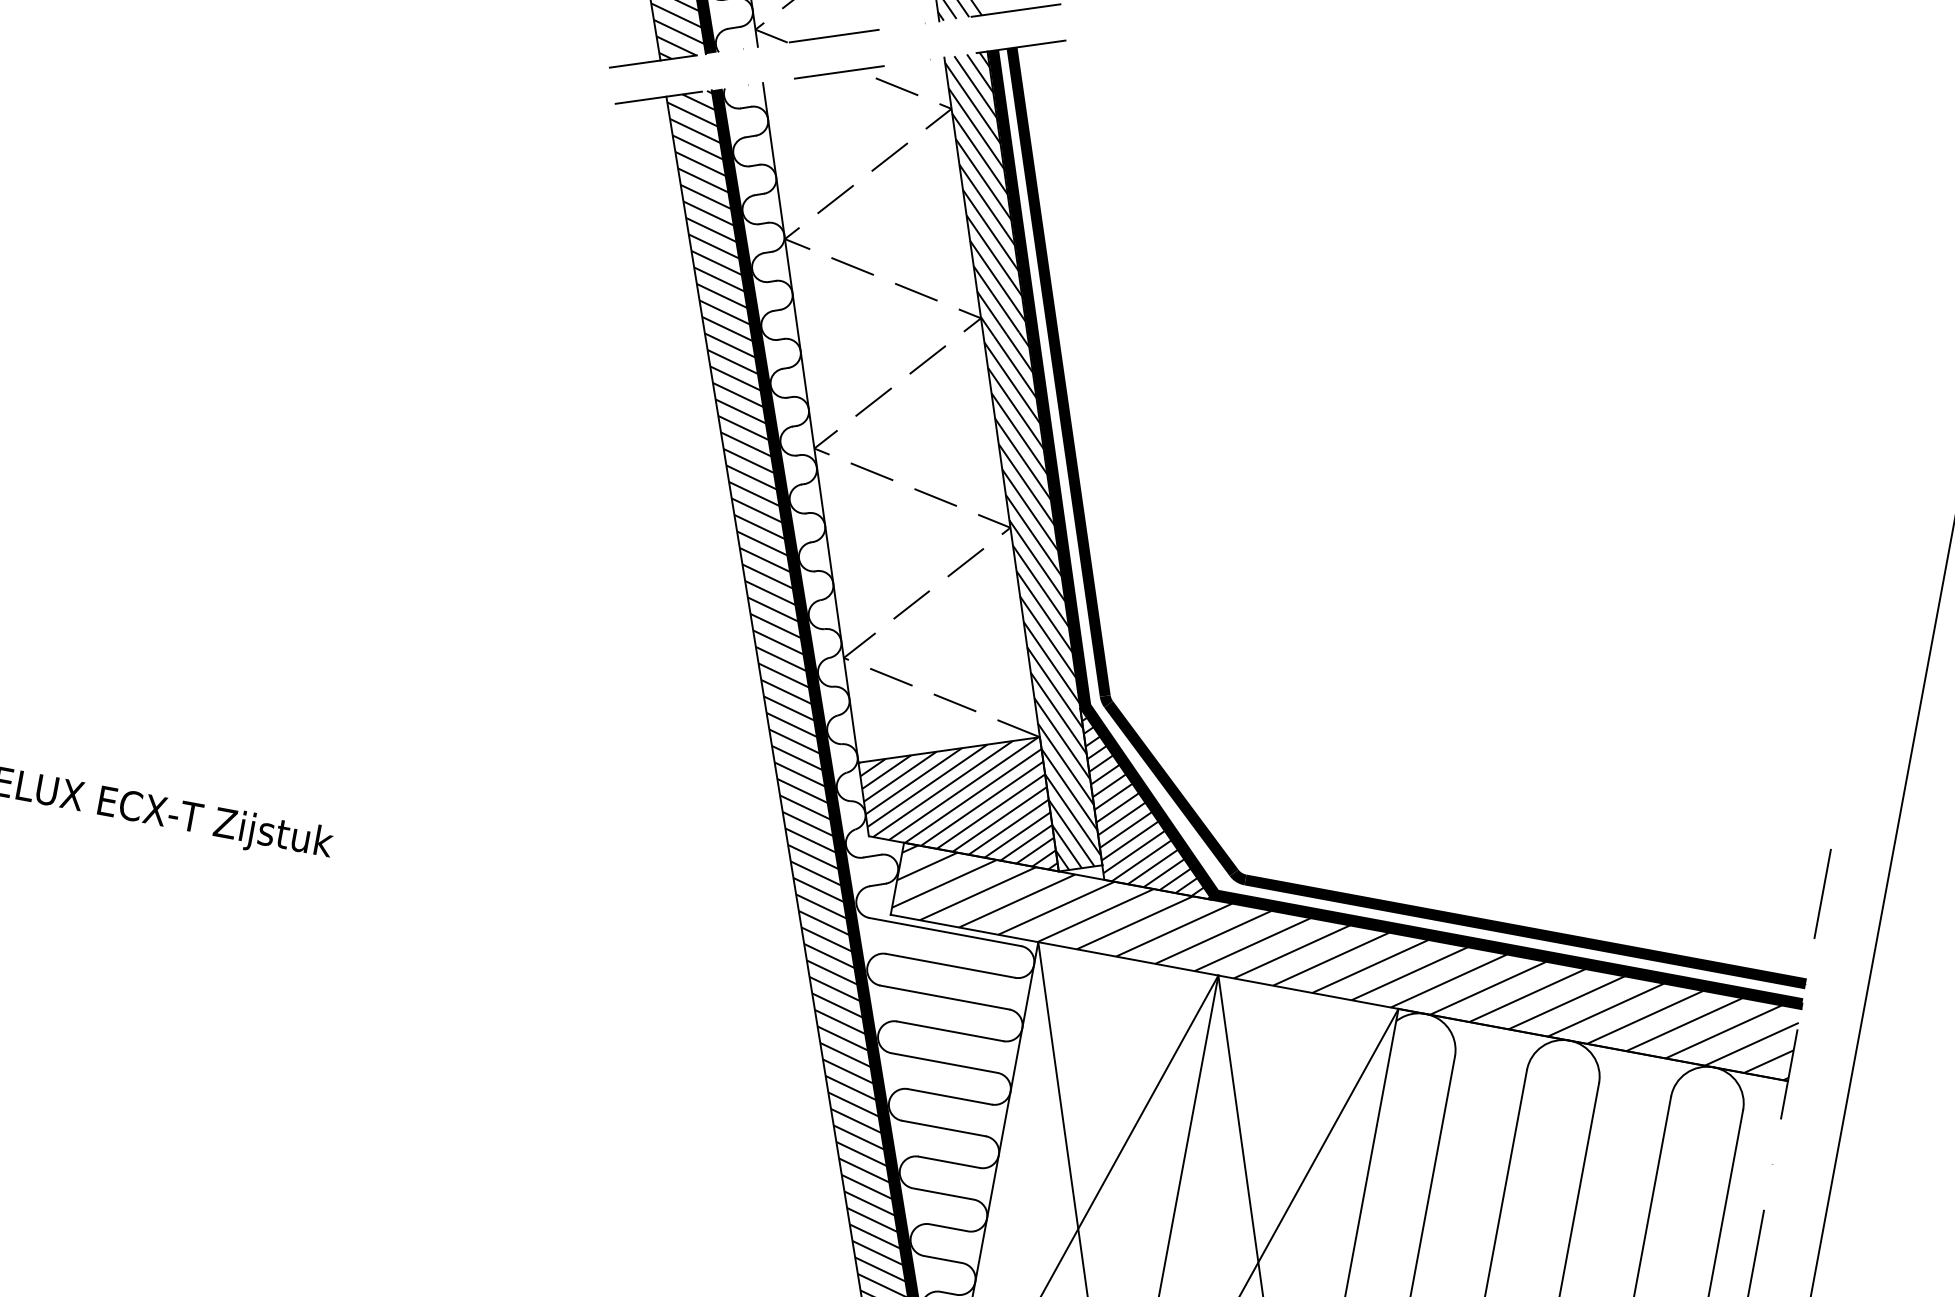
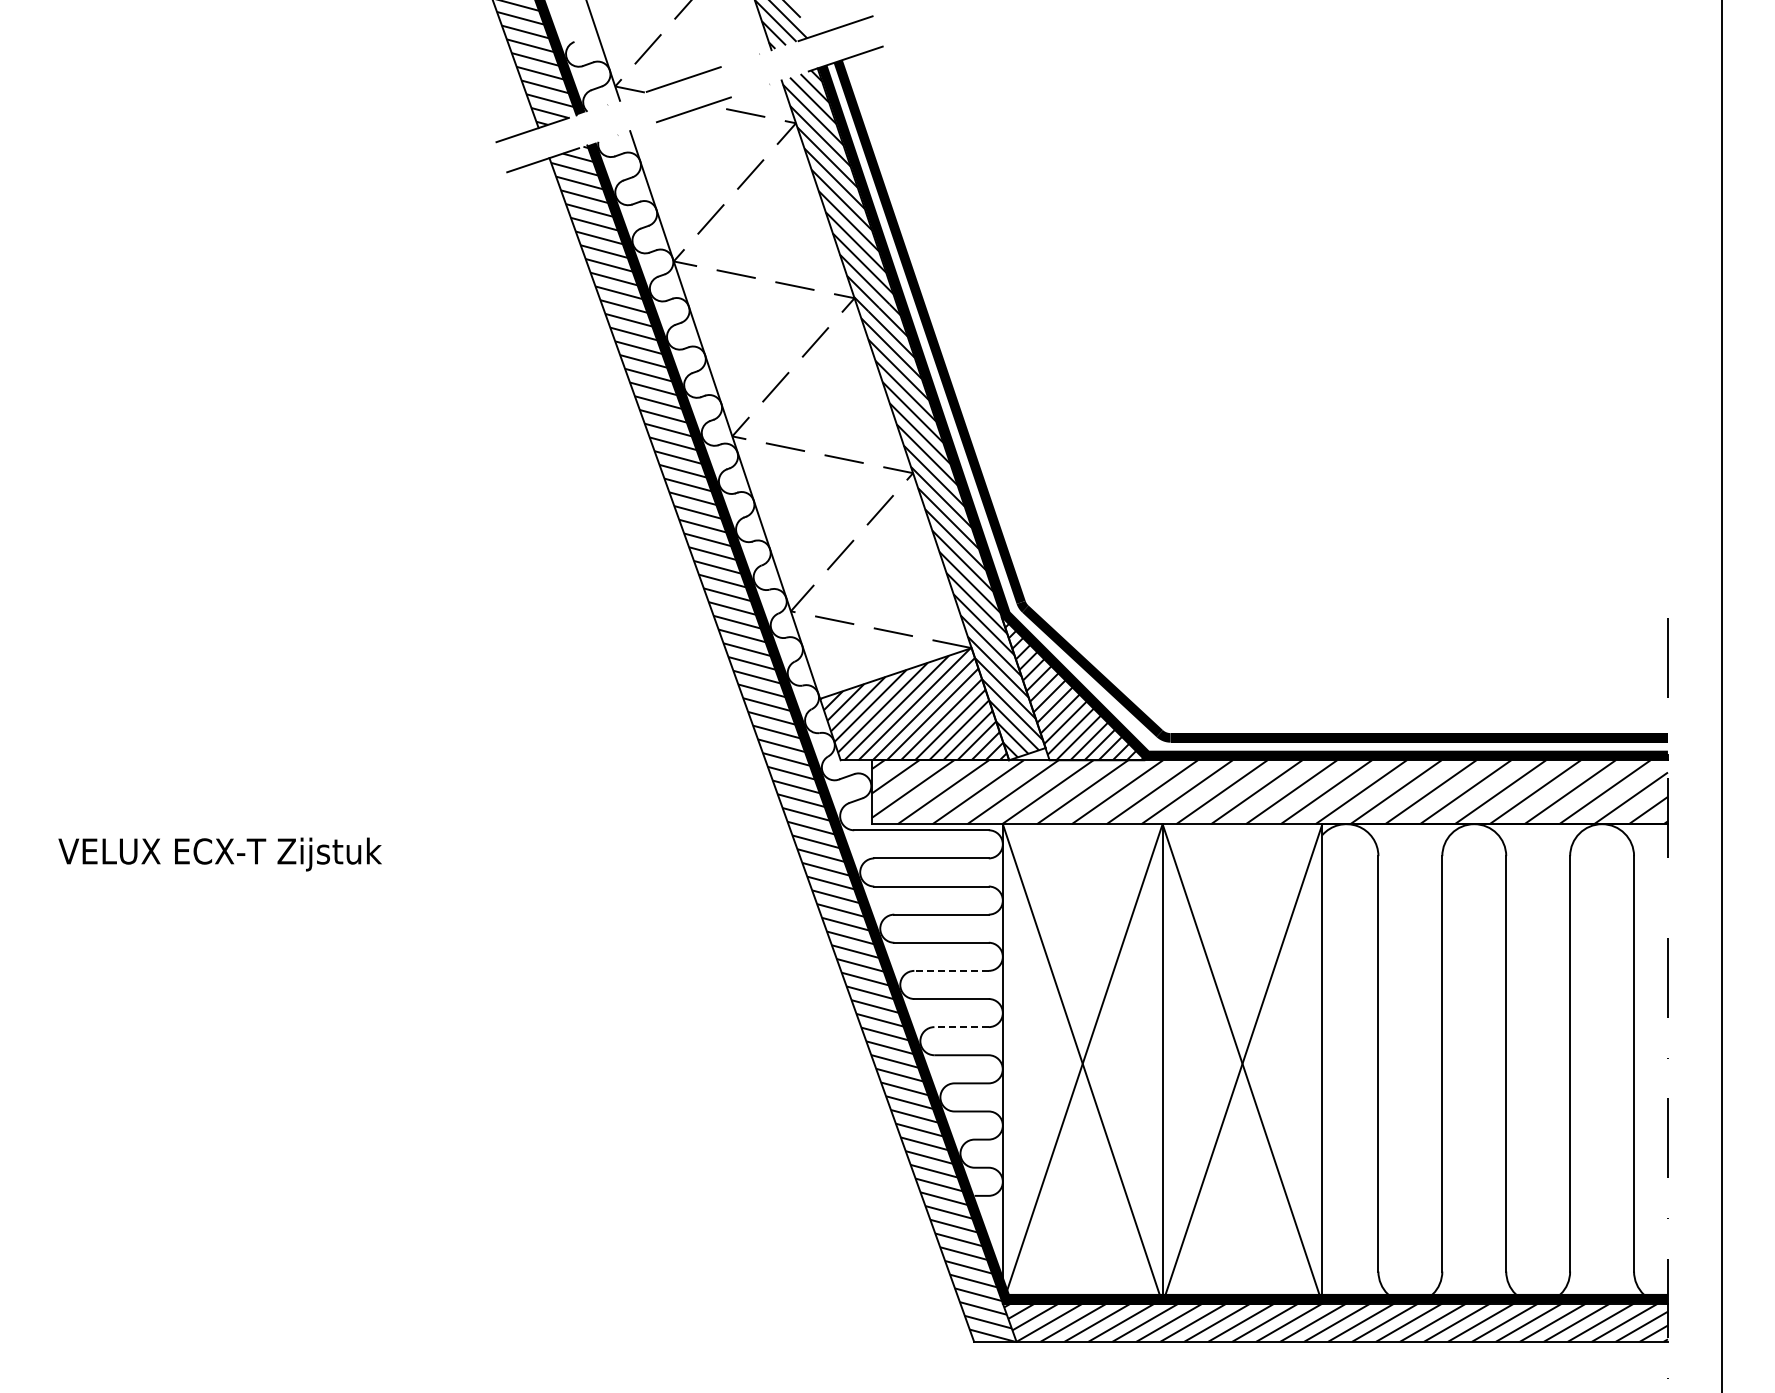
line: (949, 1096) -> (951, 970), solid -> dashed
line: (949, 1162) -> (961, 1027), solid -> dashed

